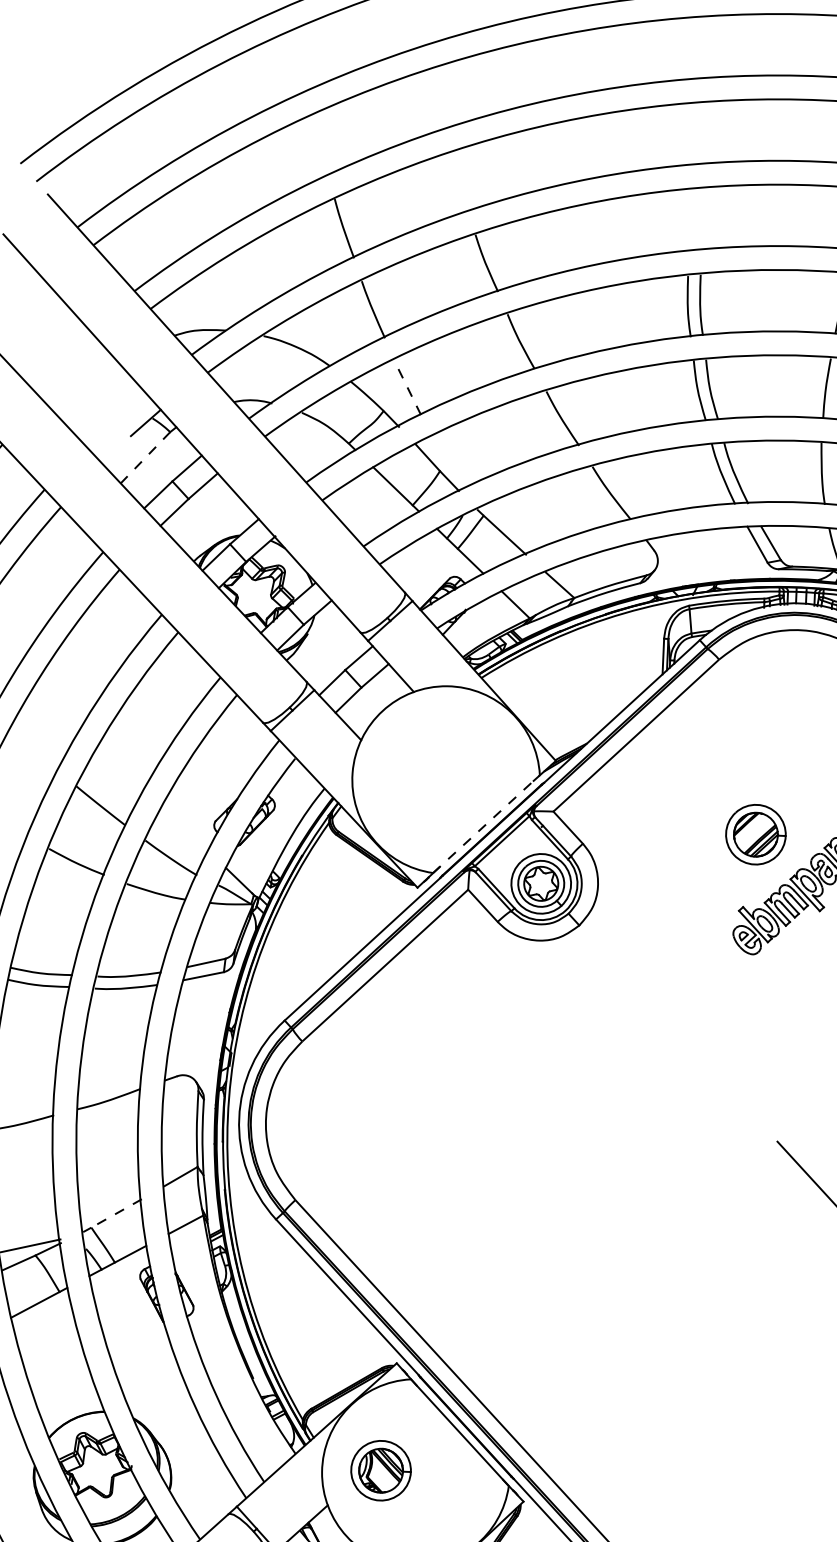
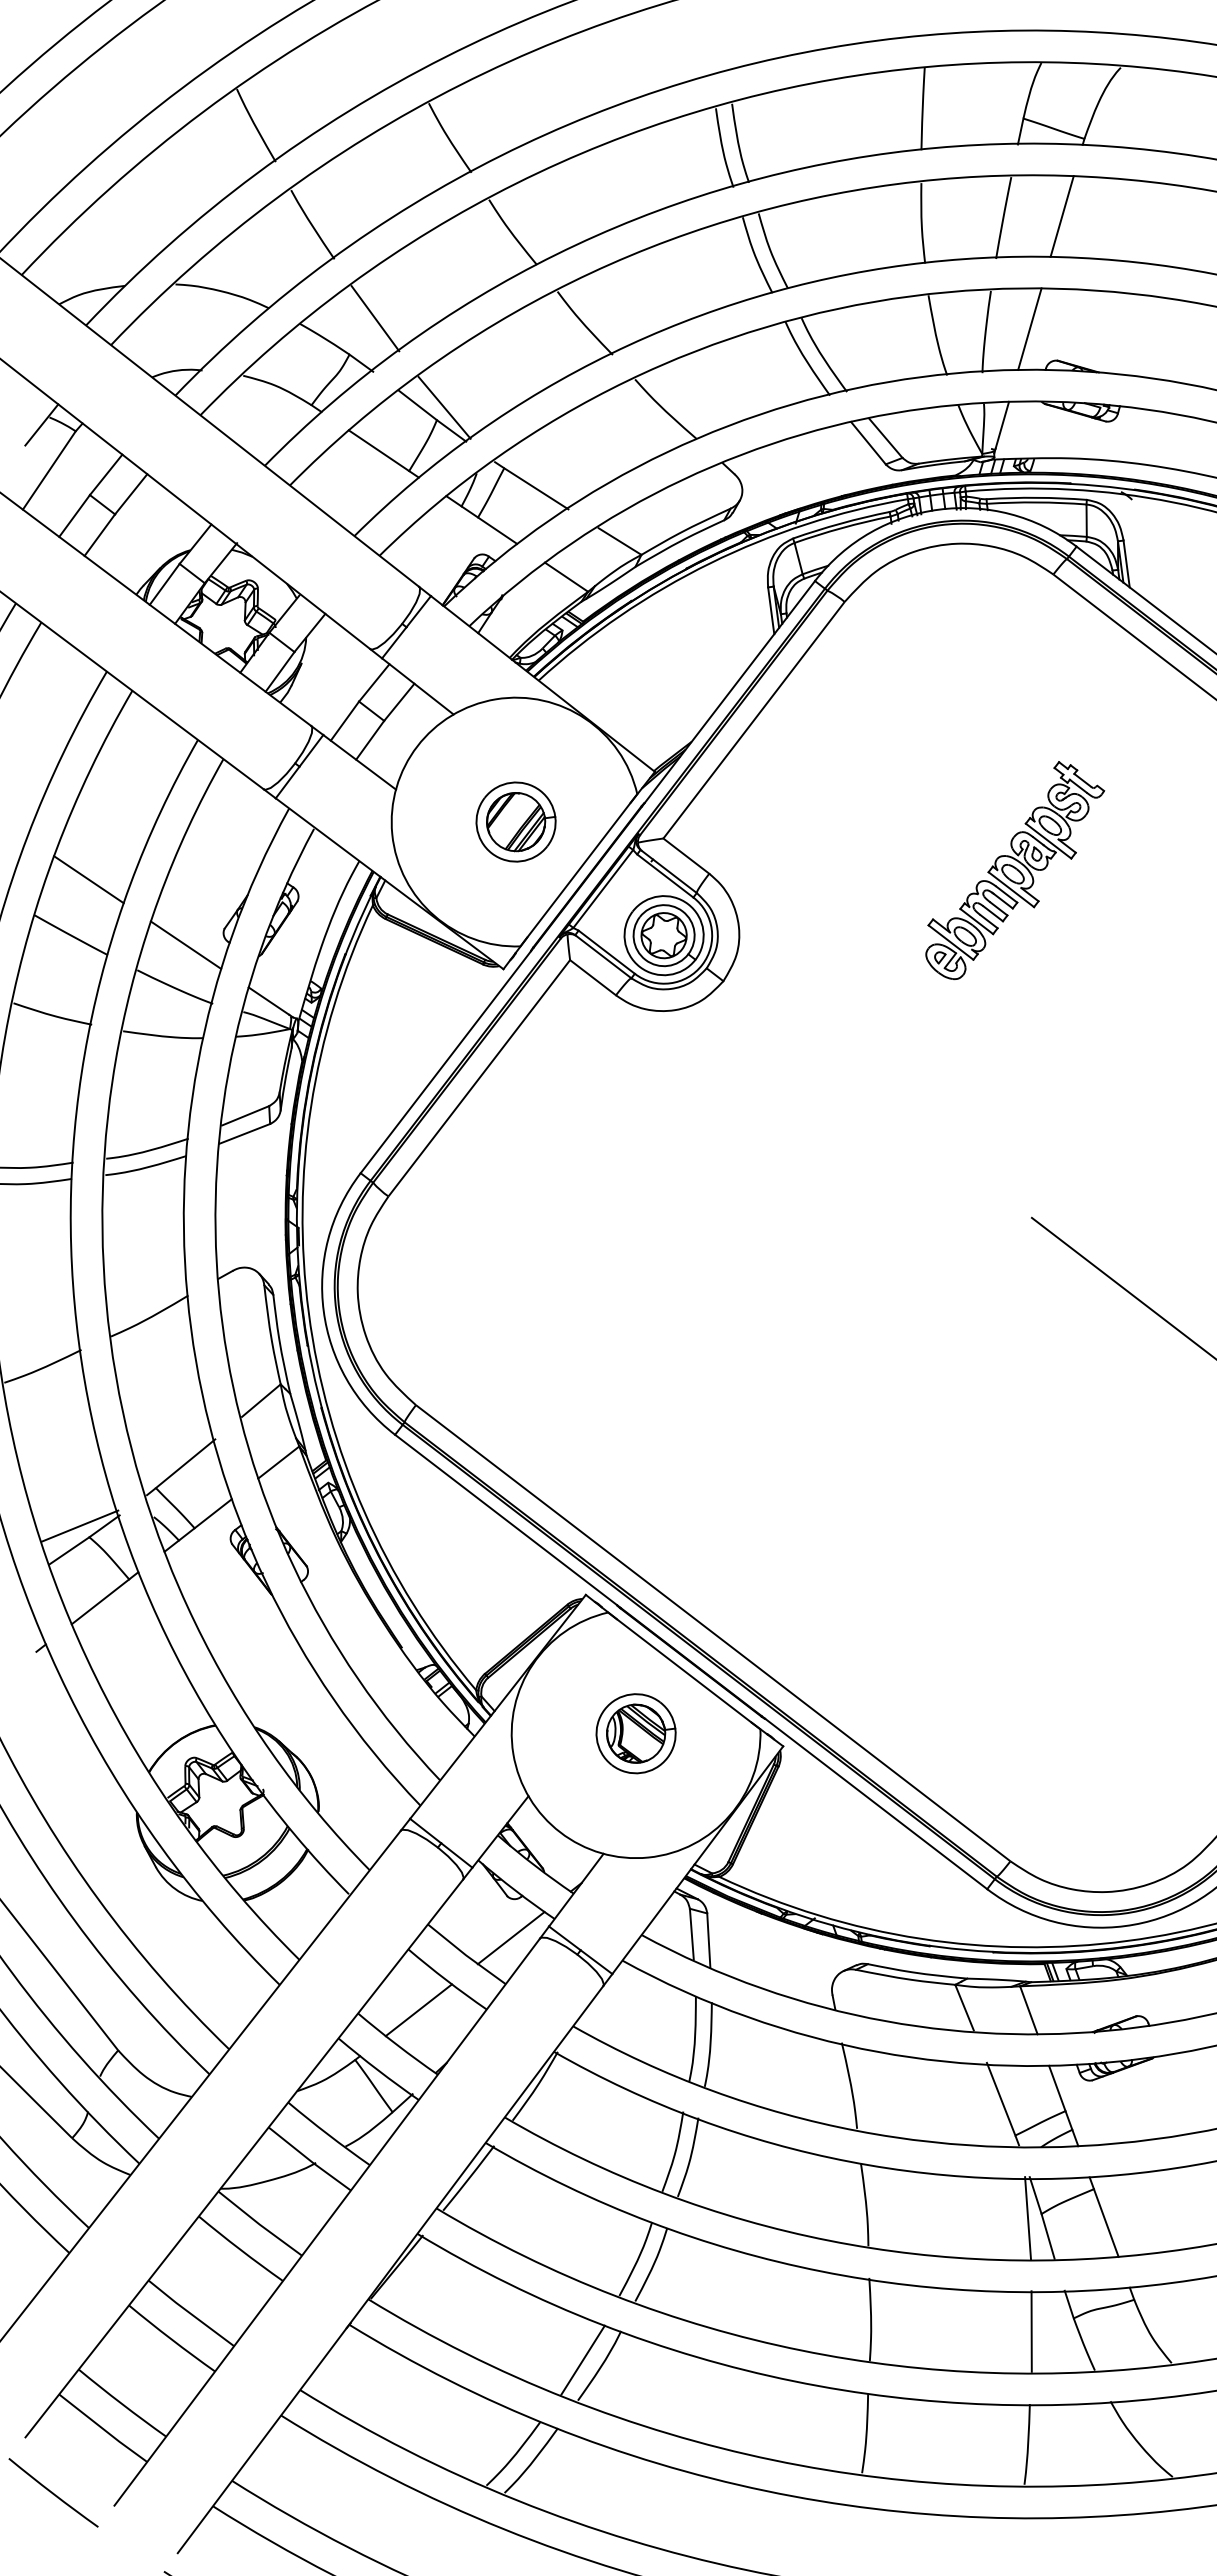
line: (407, 387) -> (375, 318), dashed -> solid
line: (145, 457) -> (49, 470), dashed -> solid
line: (447, 462) -> (444, 407), added
line: (121, 766) -> (88, 879), added
line: (486, 824) -> (578, 870), dashed -> solid
line: (184, 827) -> (185, 944), added
part: (755, 834) -> (515, 821), moved
line: (116, 1214) -> (185, 1464), dashed -> solid
part: (380, 1470) -> (635, 1733), moved

